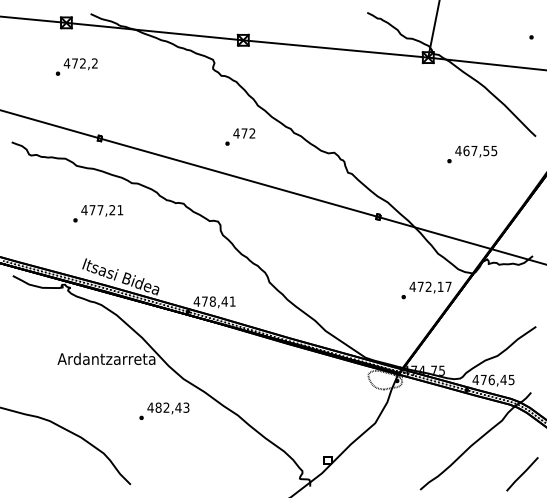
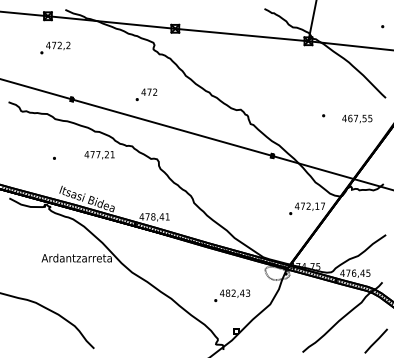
text: (240, 136) -> (146, 94), moved
text: (476, 151) -> (357, 118), moved
text: (102, 210) -> (99, 154), moved
text: (164, 410) -> (232, 295), moved

